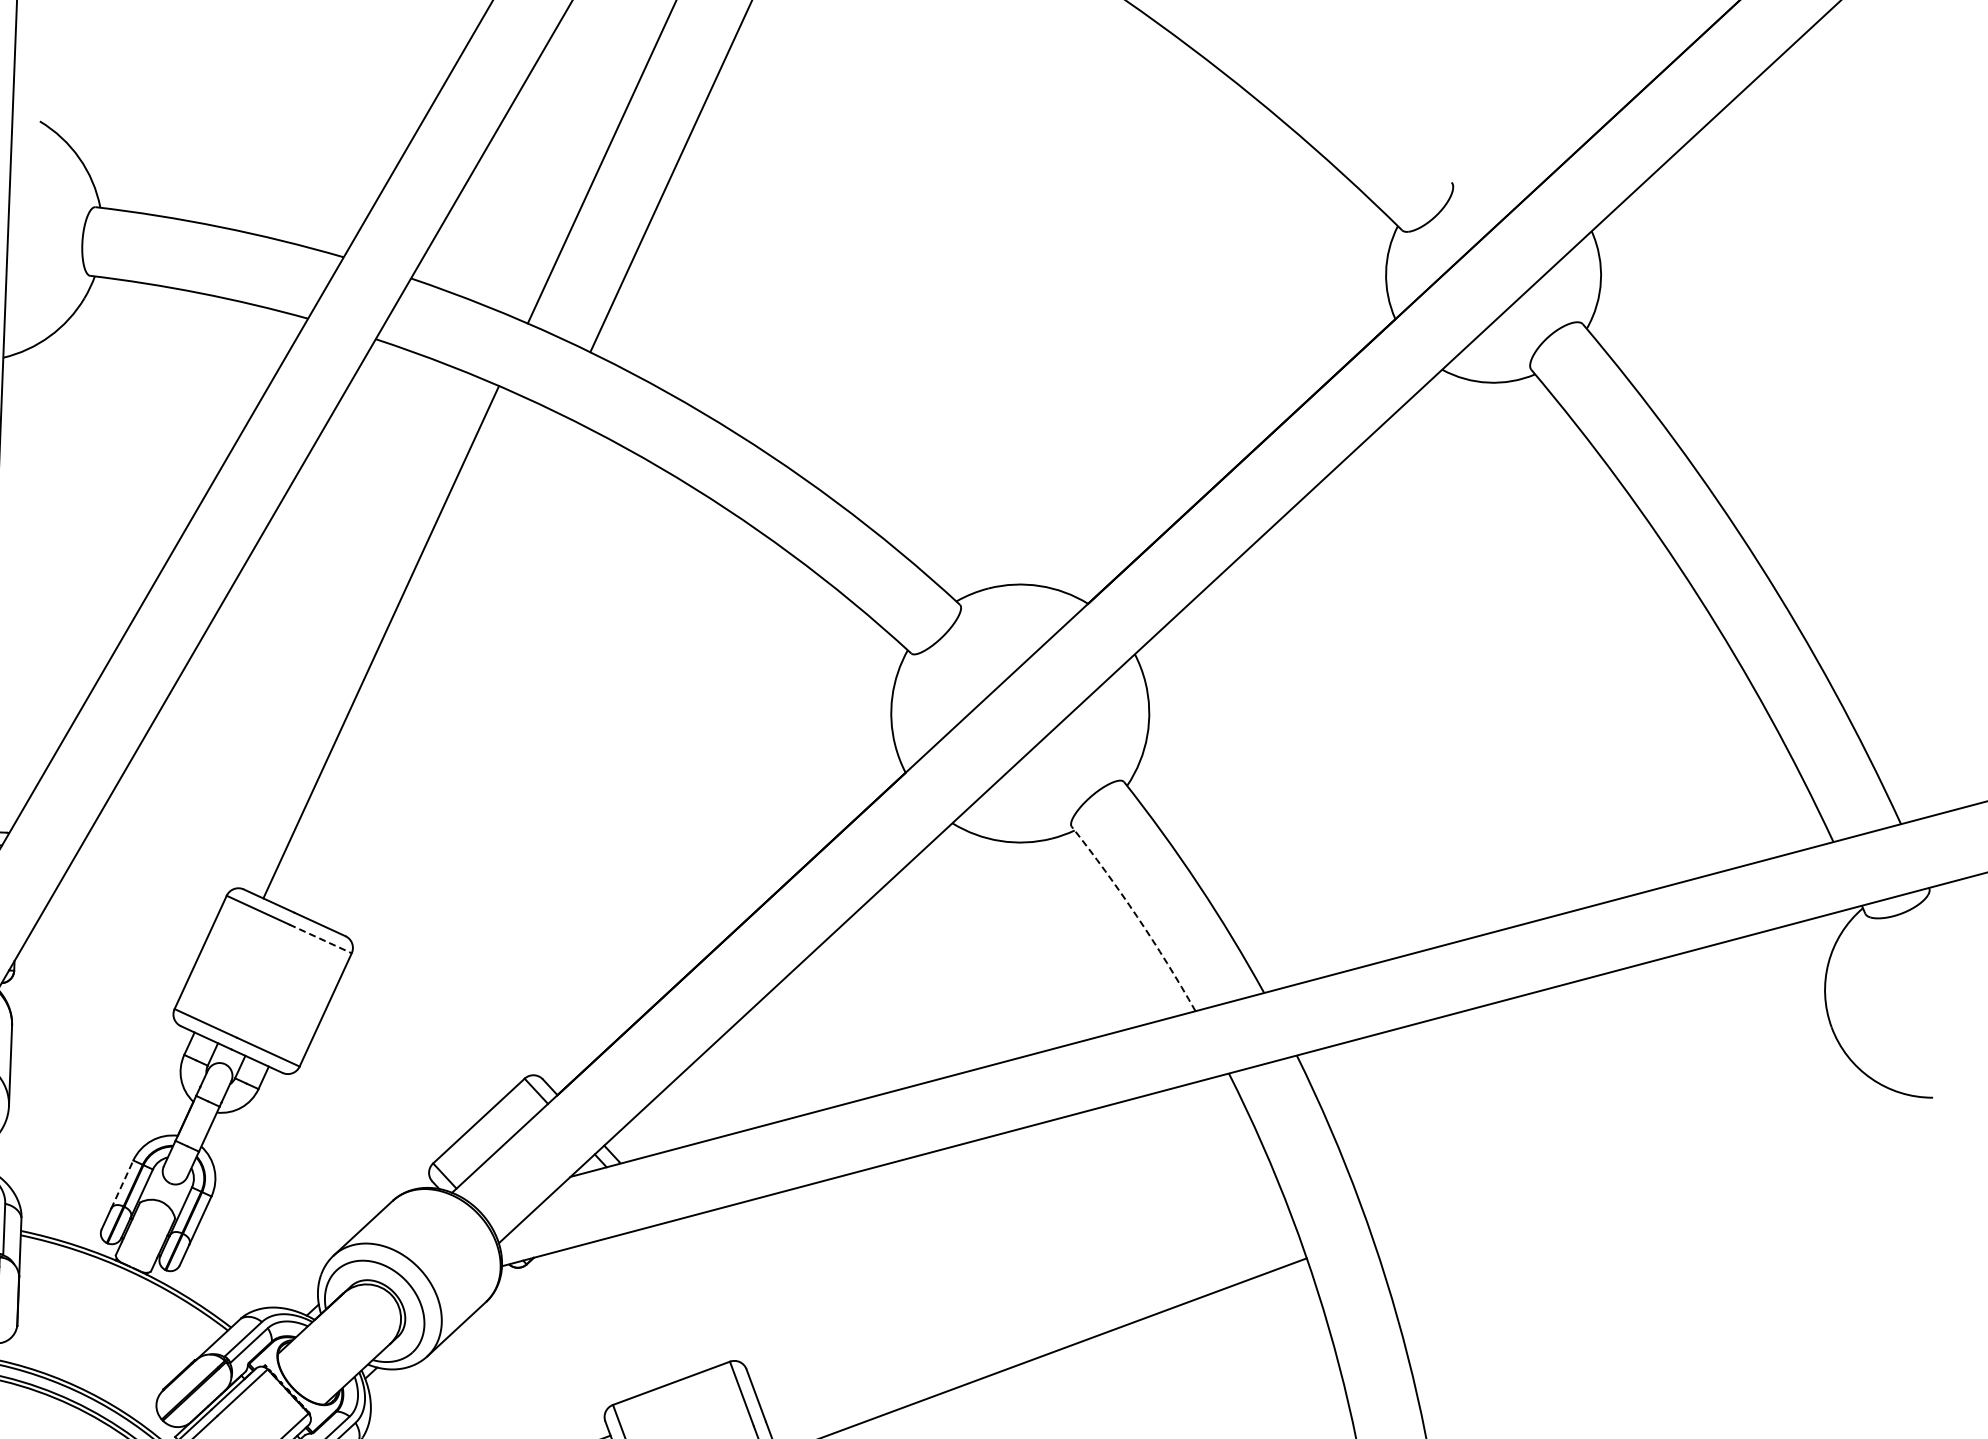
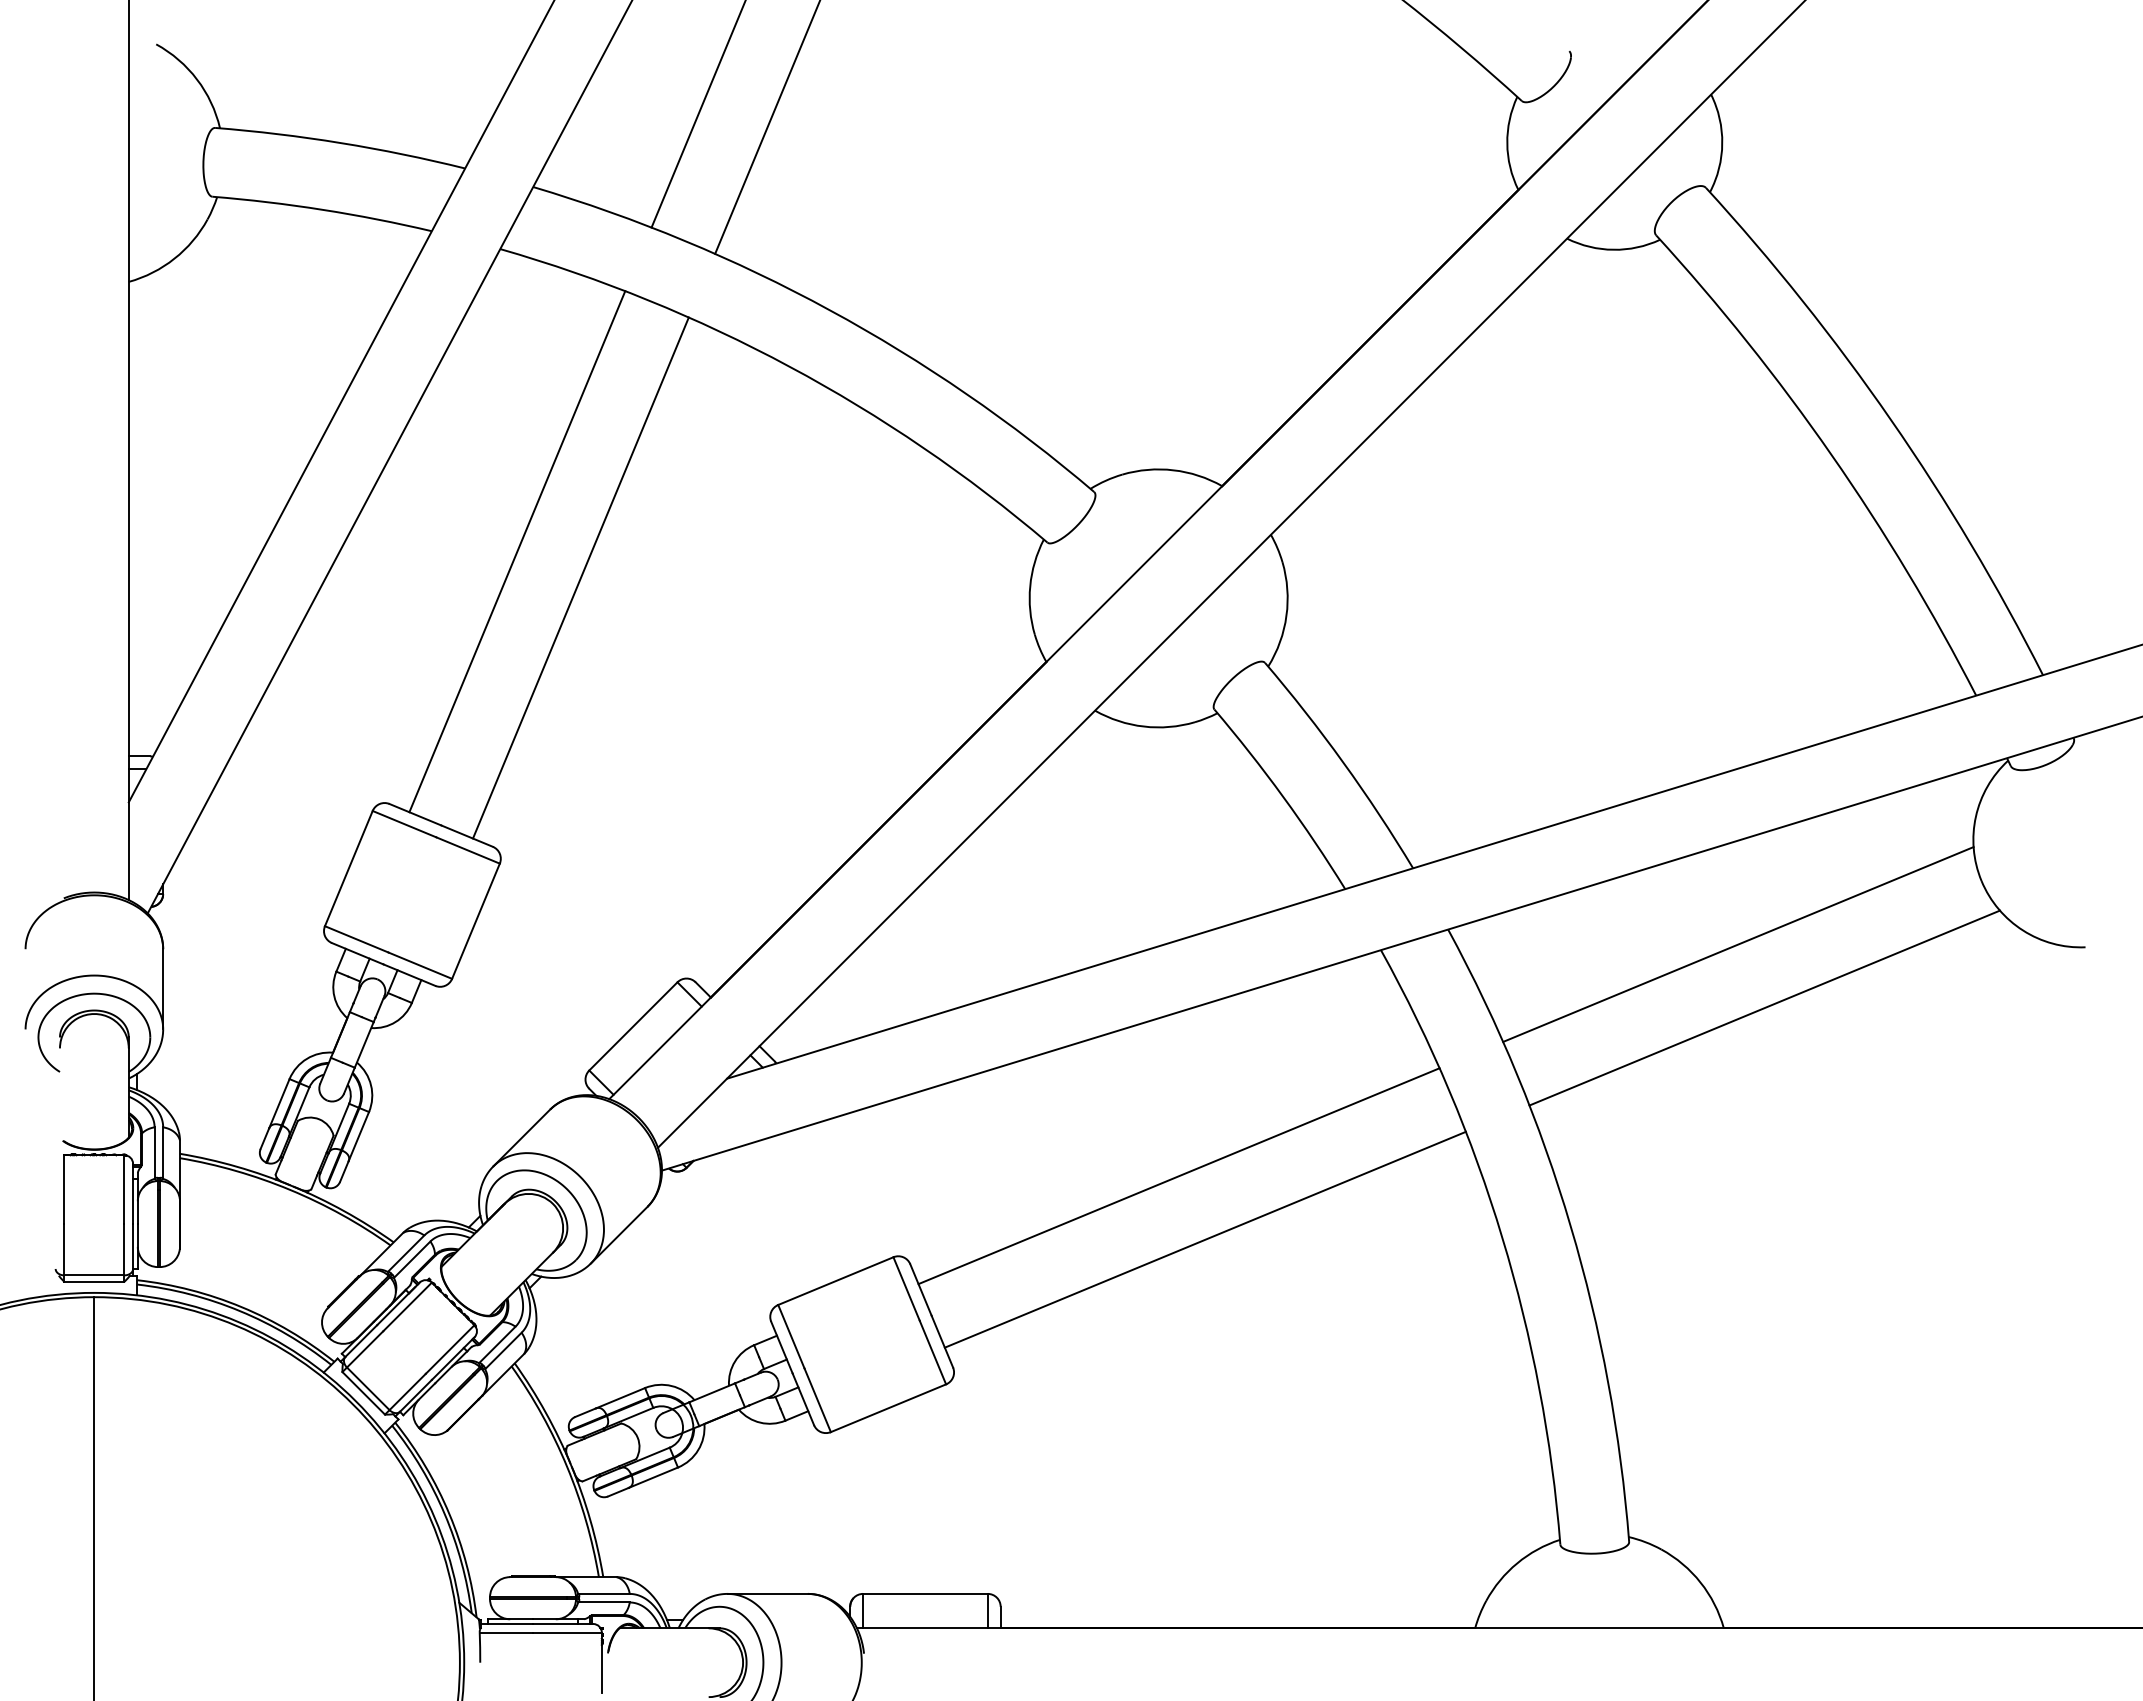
line: (443, 670) -> (580, 577), added
arc: (1137, 916) -> (1283, 796), dashed -> solid
line: (320, 938) -> (468, 850), dashed -> solid
line: (1586, 1081) -> (1738, 944), added
line: (1609, 1145) -> (1764, 1007), added
line: (122, 1184) -> (279, 1103), dashed -> solid
line: (1017, 1291) -> (1178, 1176), added

